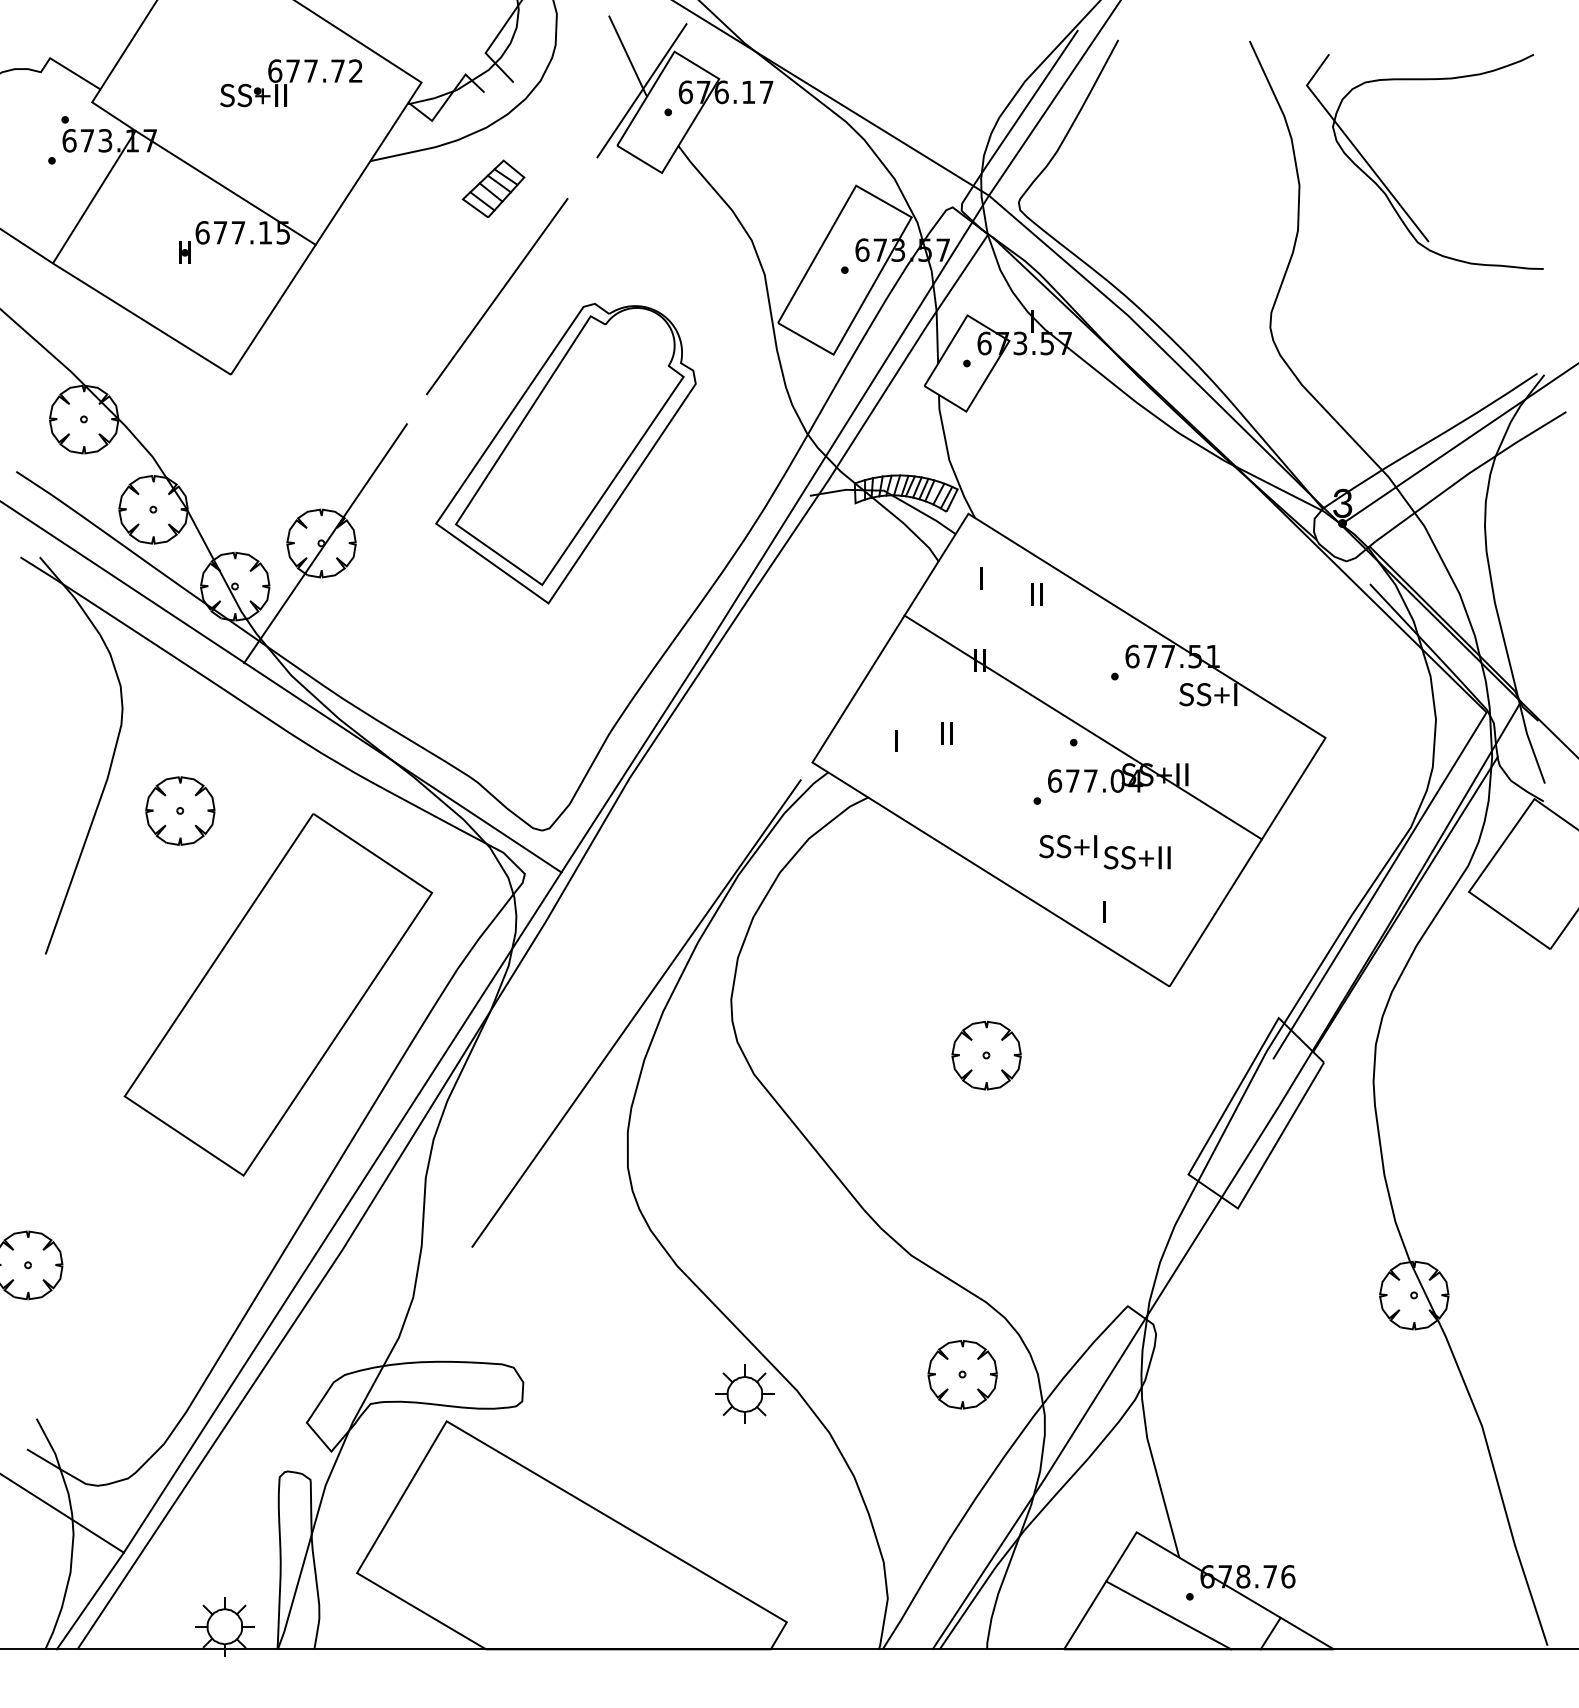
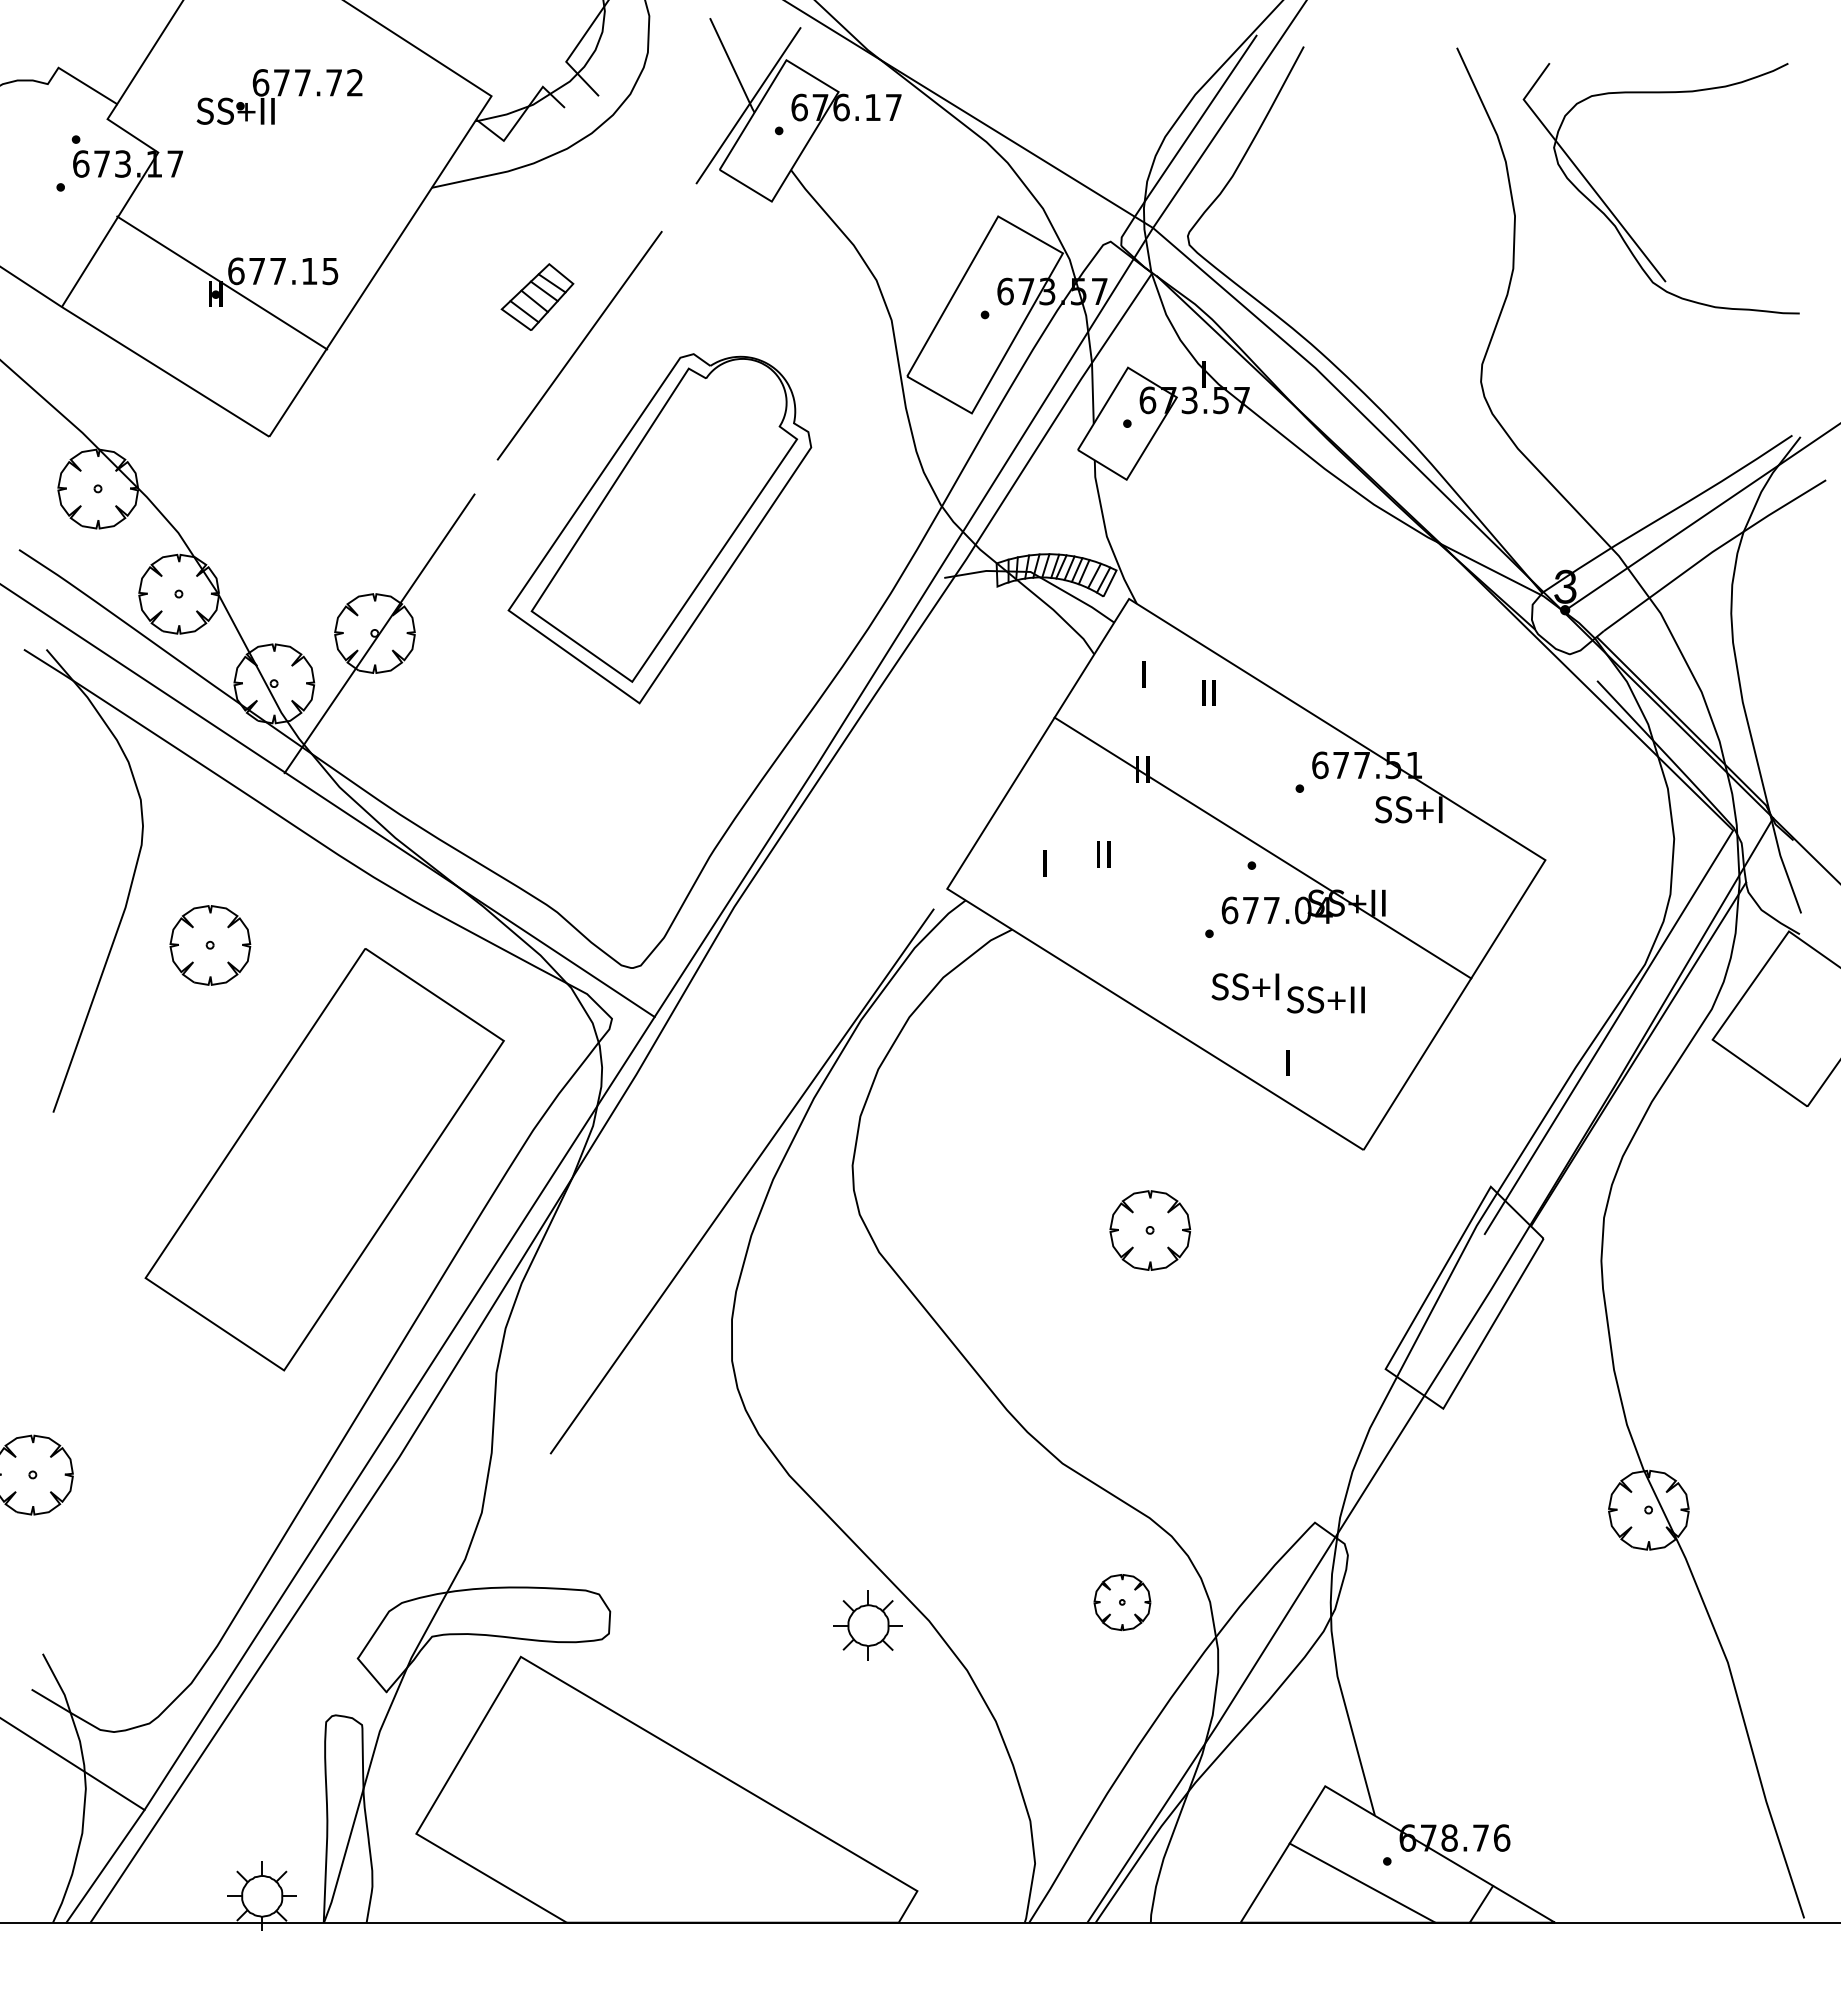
part: (291, 82) -> (279, 96), moved
line: (225, 187) -> (222, 282), moved
part: (493, 188) -> (537, 296), moved
part: (962, 1374) -> (1122, 1602), size x0.7

